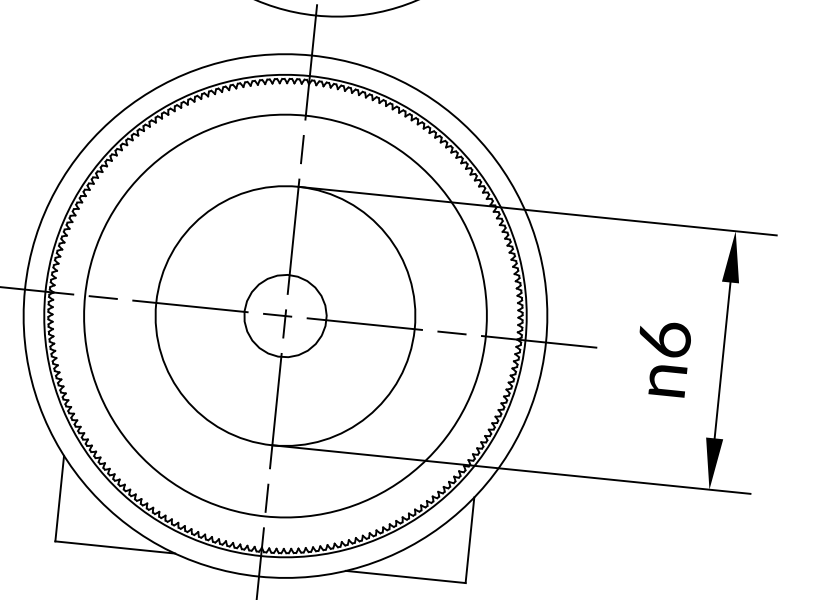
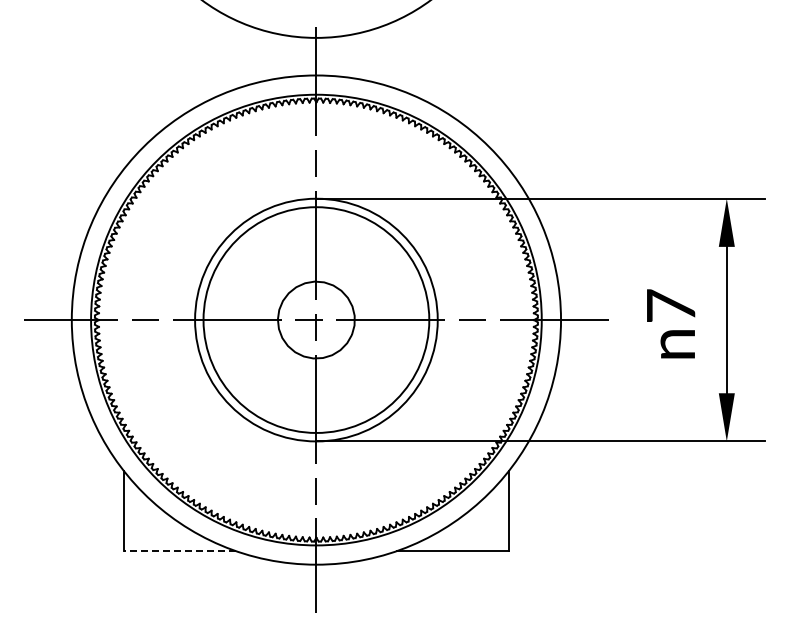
circle: (285, 315) -> (316, 319), size x0.6
text: (665, 338) -> (671, 305), 6 -> 7
line: (114, 547) -> (179, 551), solid -> dashed

